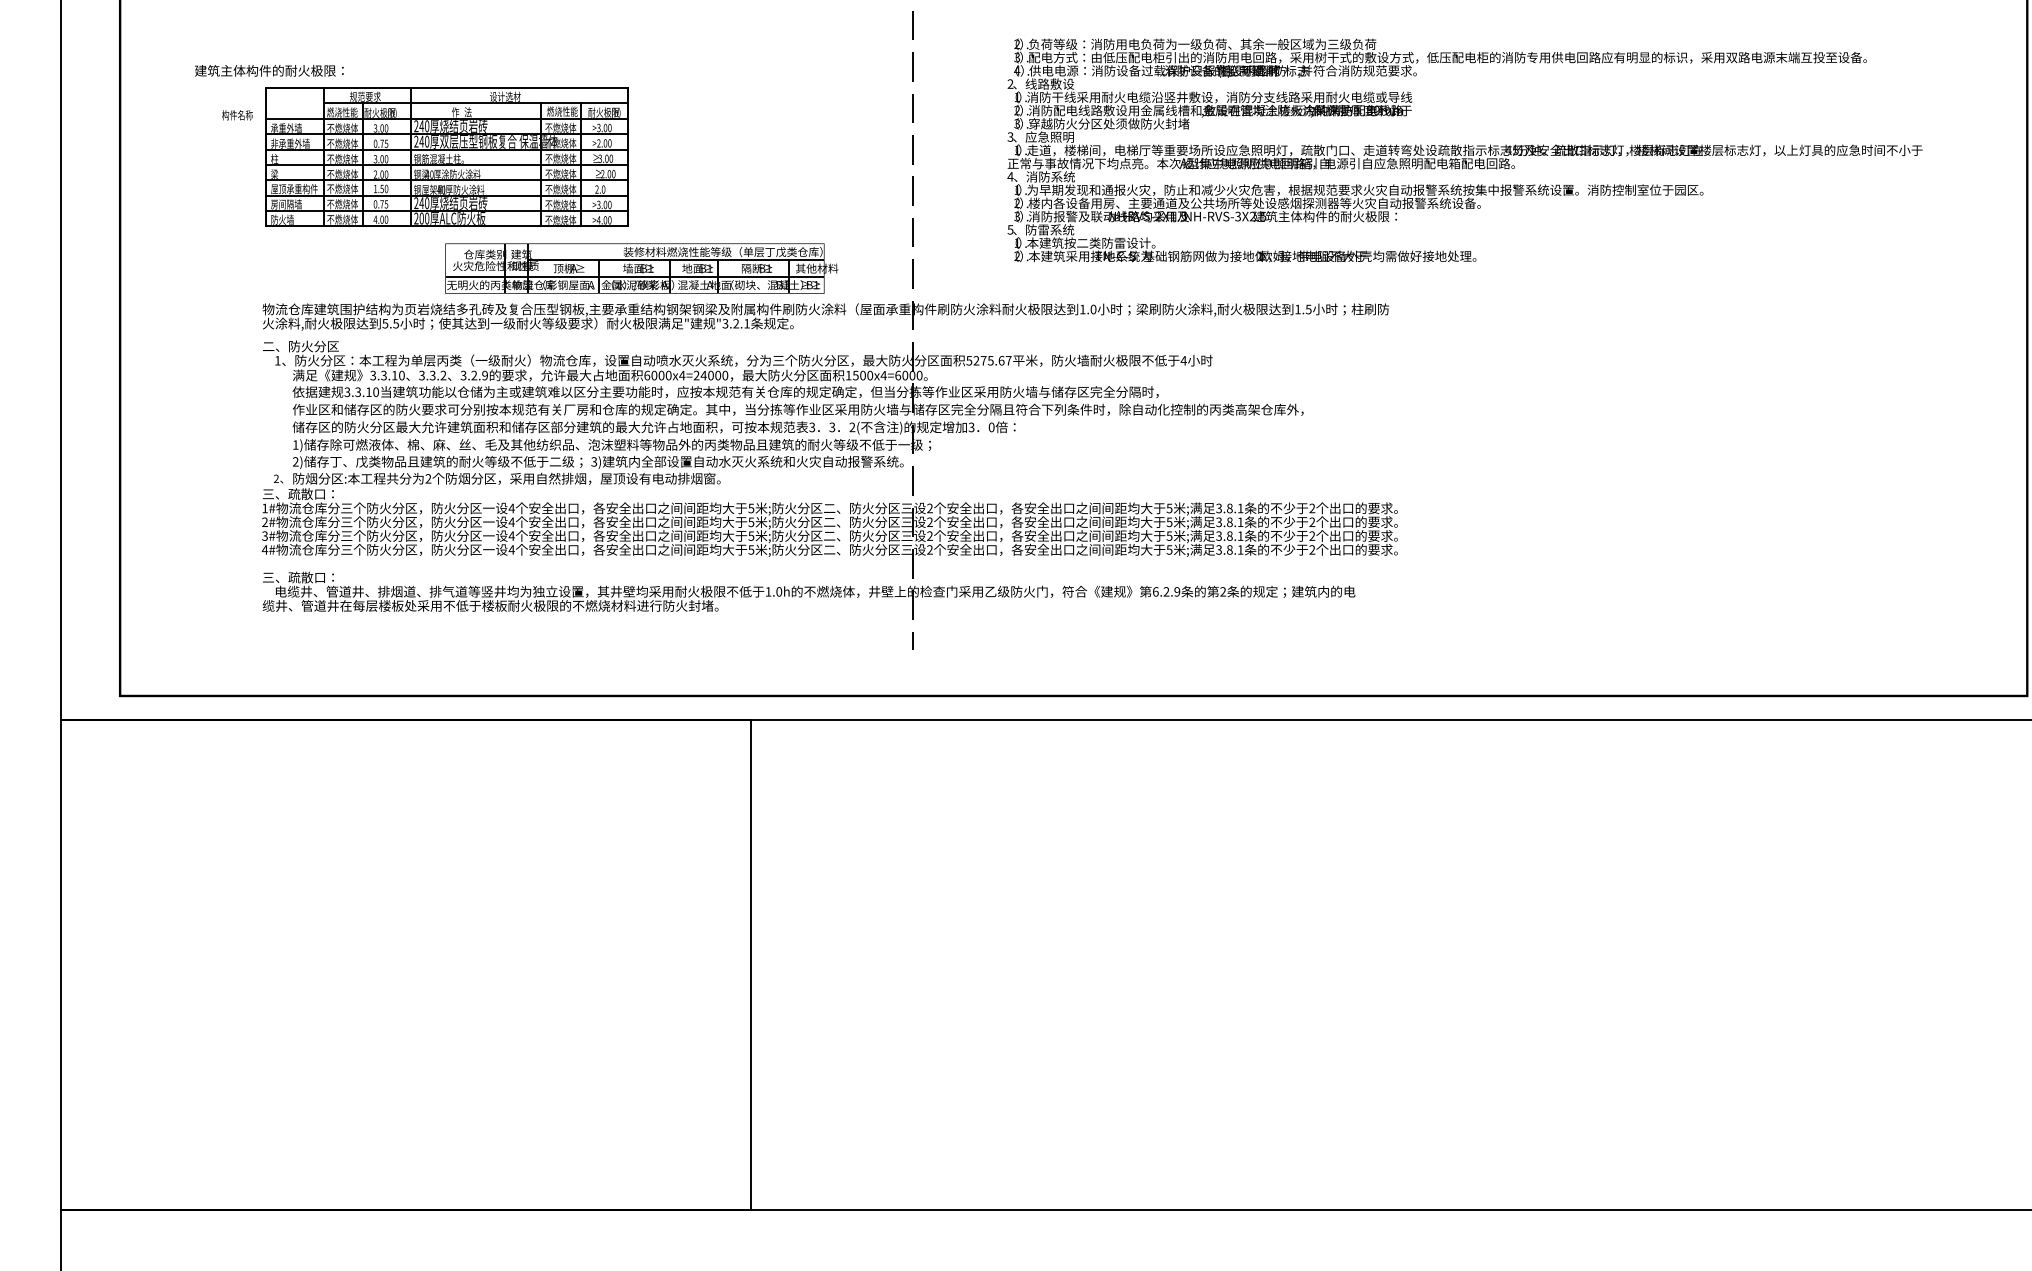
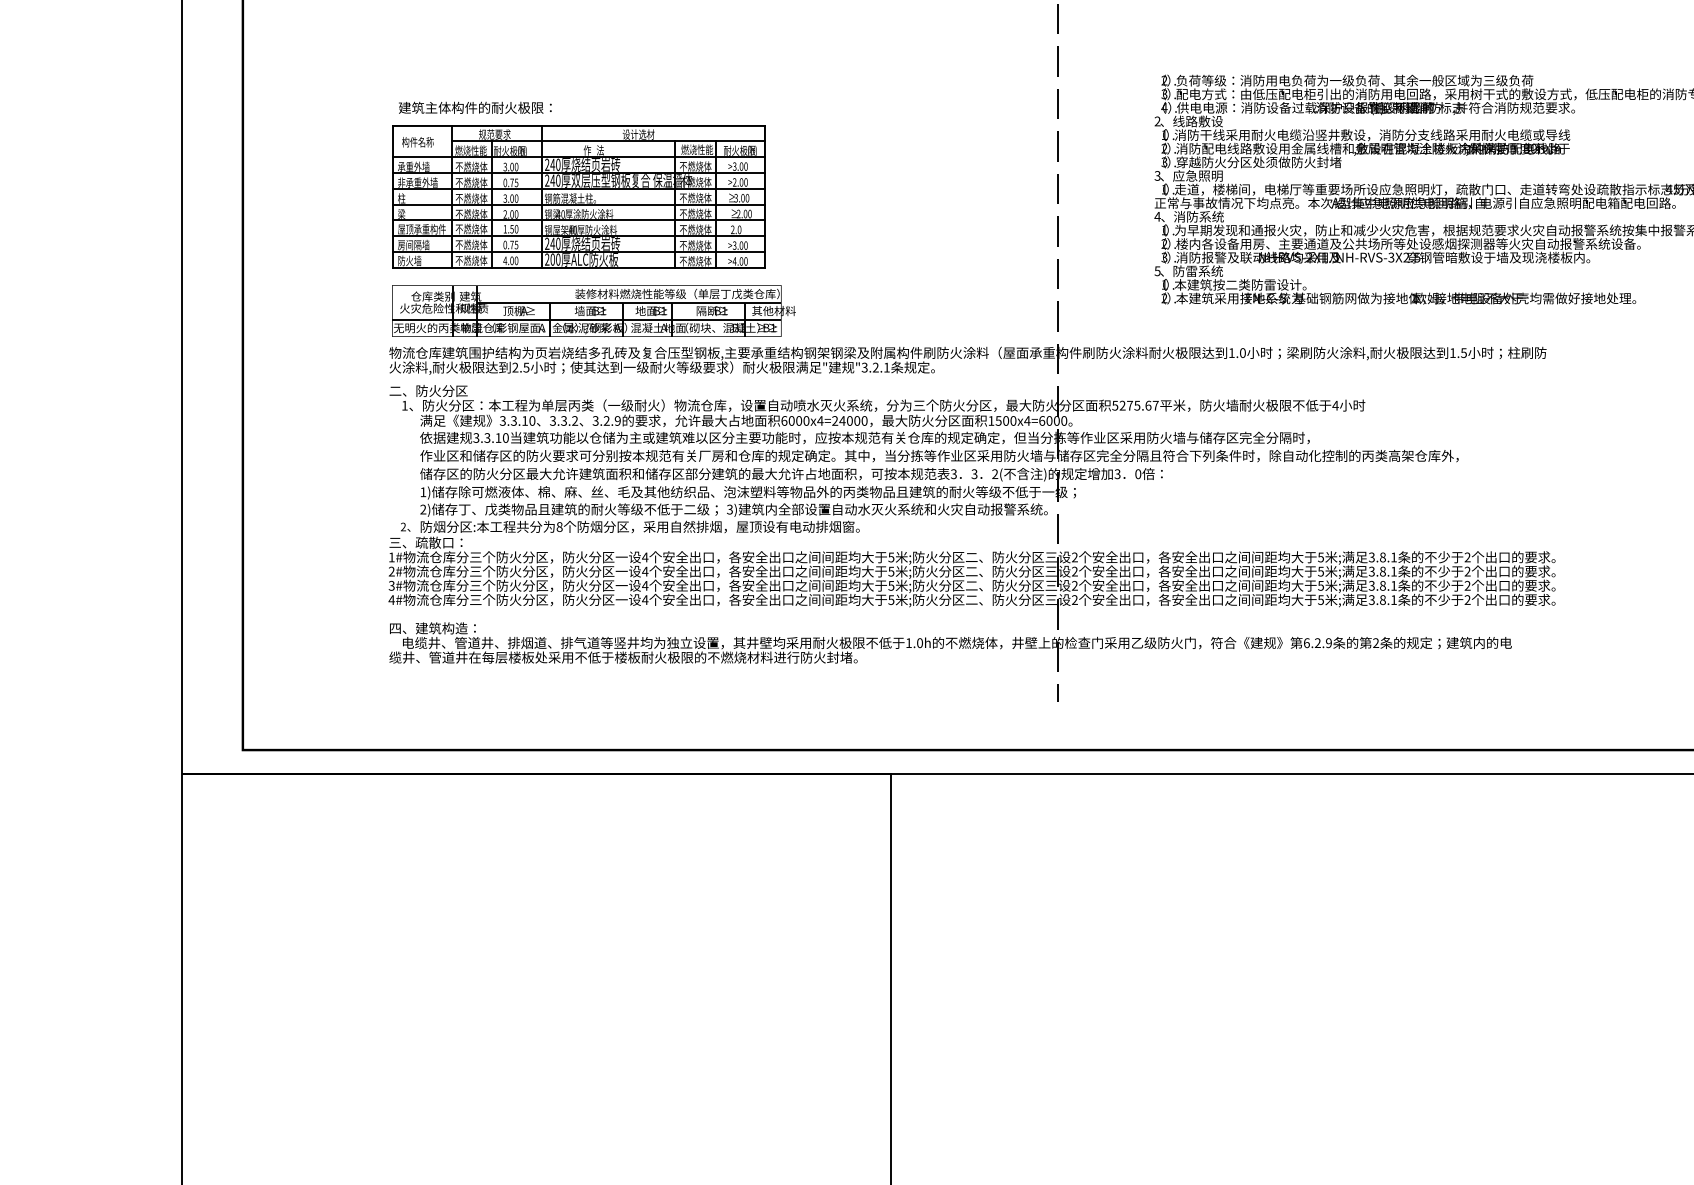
text: (269, 70) -> (475, 107), moved
text: (237, 115) -> (417, 142), moved
text: (1342, 216) -> (1498, 257), 建筑主体构件的耐火极限： -> 穿钢管暗敷设于墙及现浇楼板内。
part: (641, 268) -> (593, 310), moved
text: (385, 323) -> (515, 367), 5.5 -> 2.5
text: (428, 478) -> (559, 526), 2 -> 8
text: (304, 577) -> (432, 628), 三、疏散口： -> 四、建筑构造：

